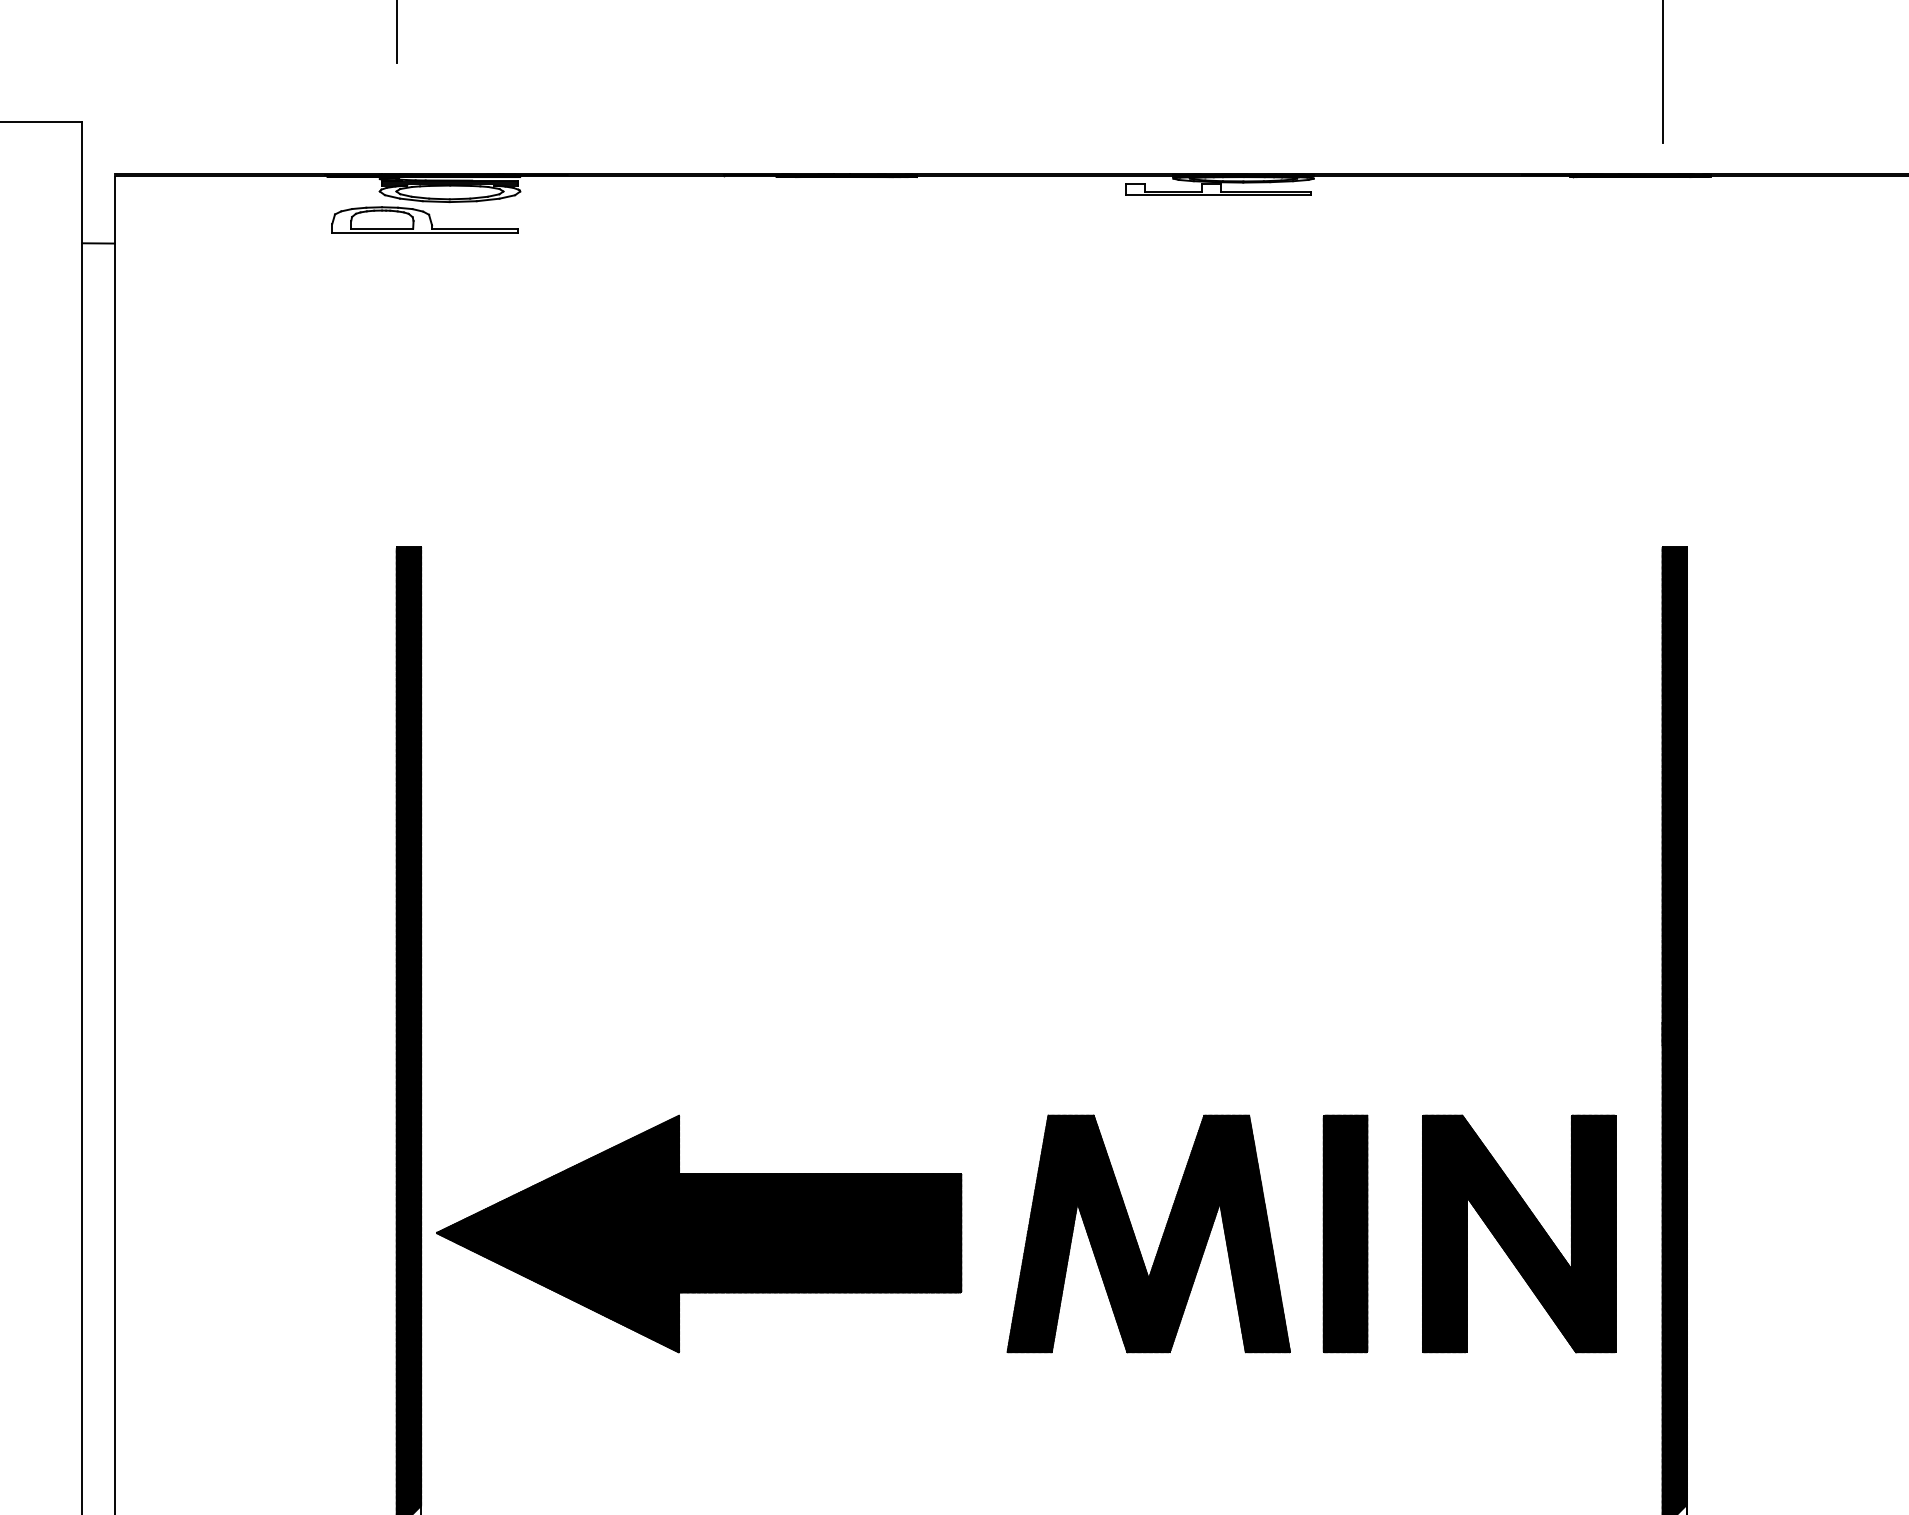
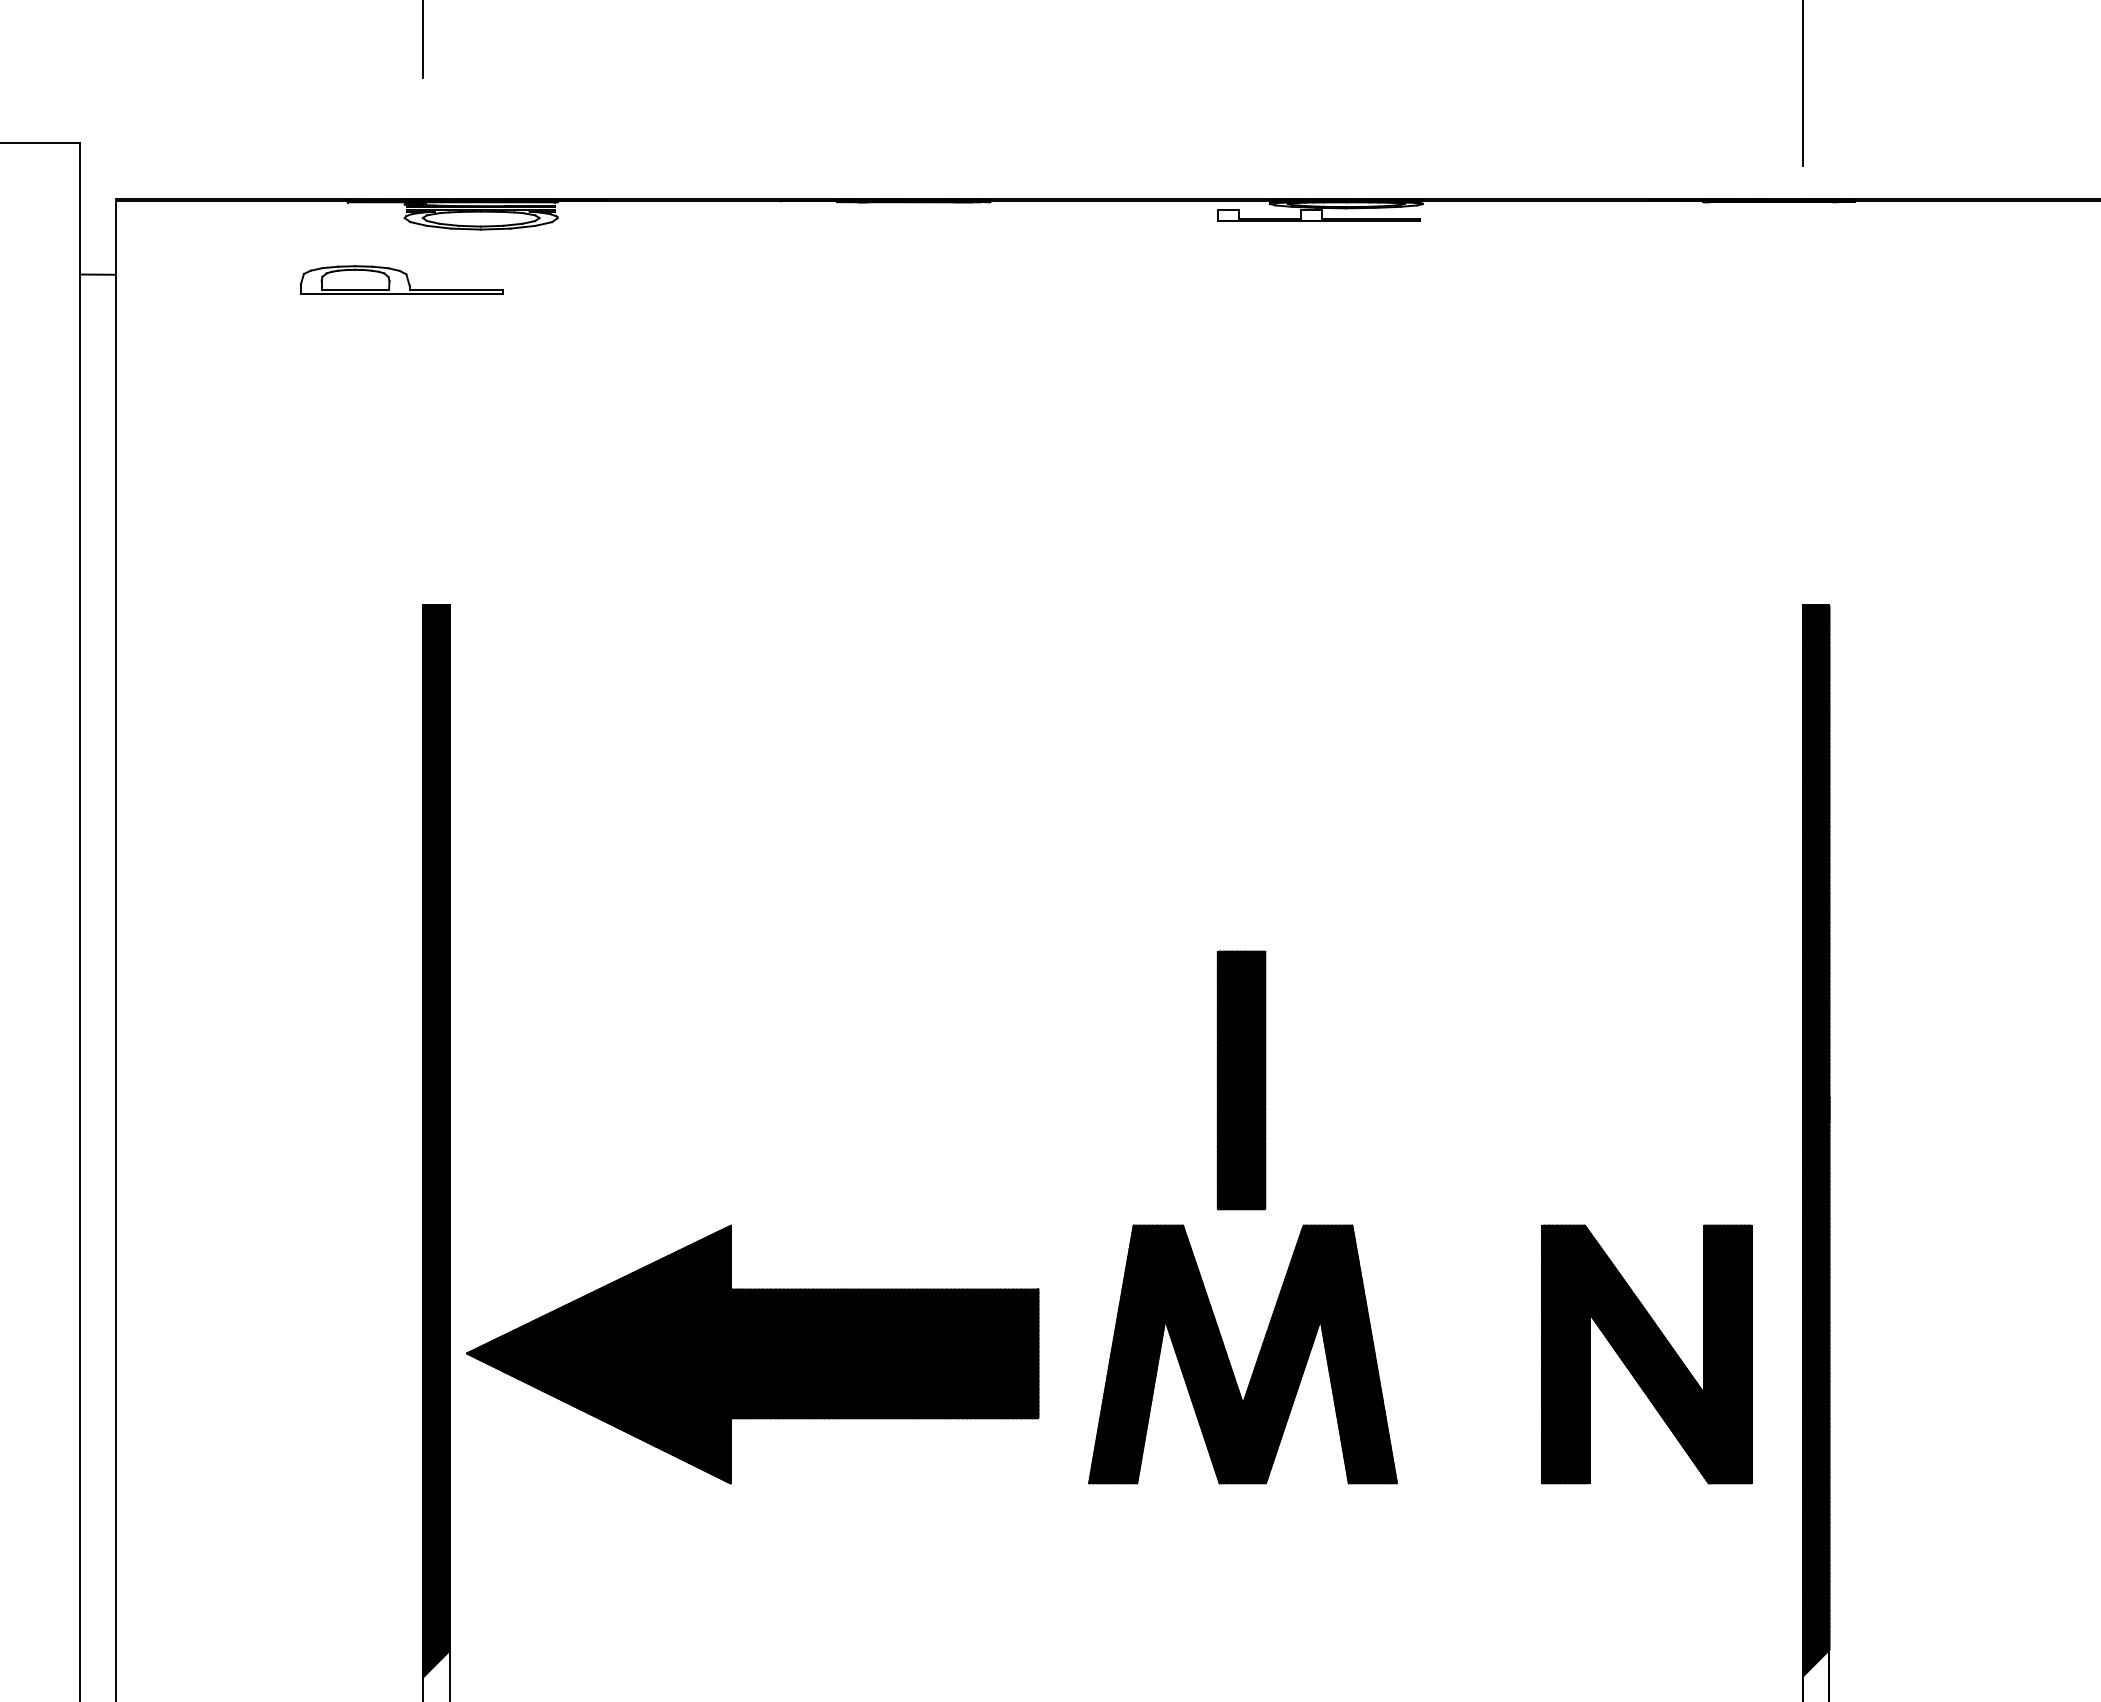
part: (424, 219) -> (401, 279), moved
part: (1345, 1233) -> (1241, 1080), moved

